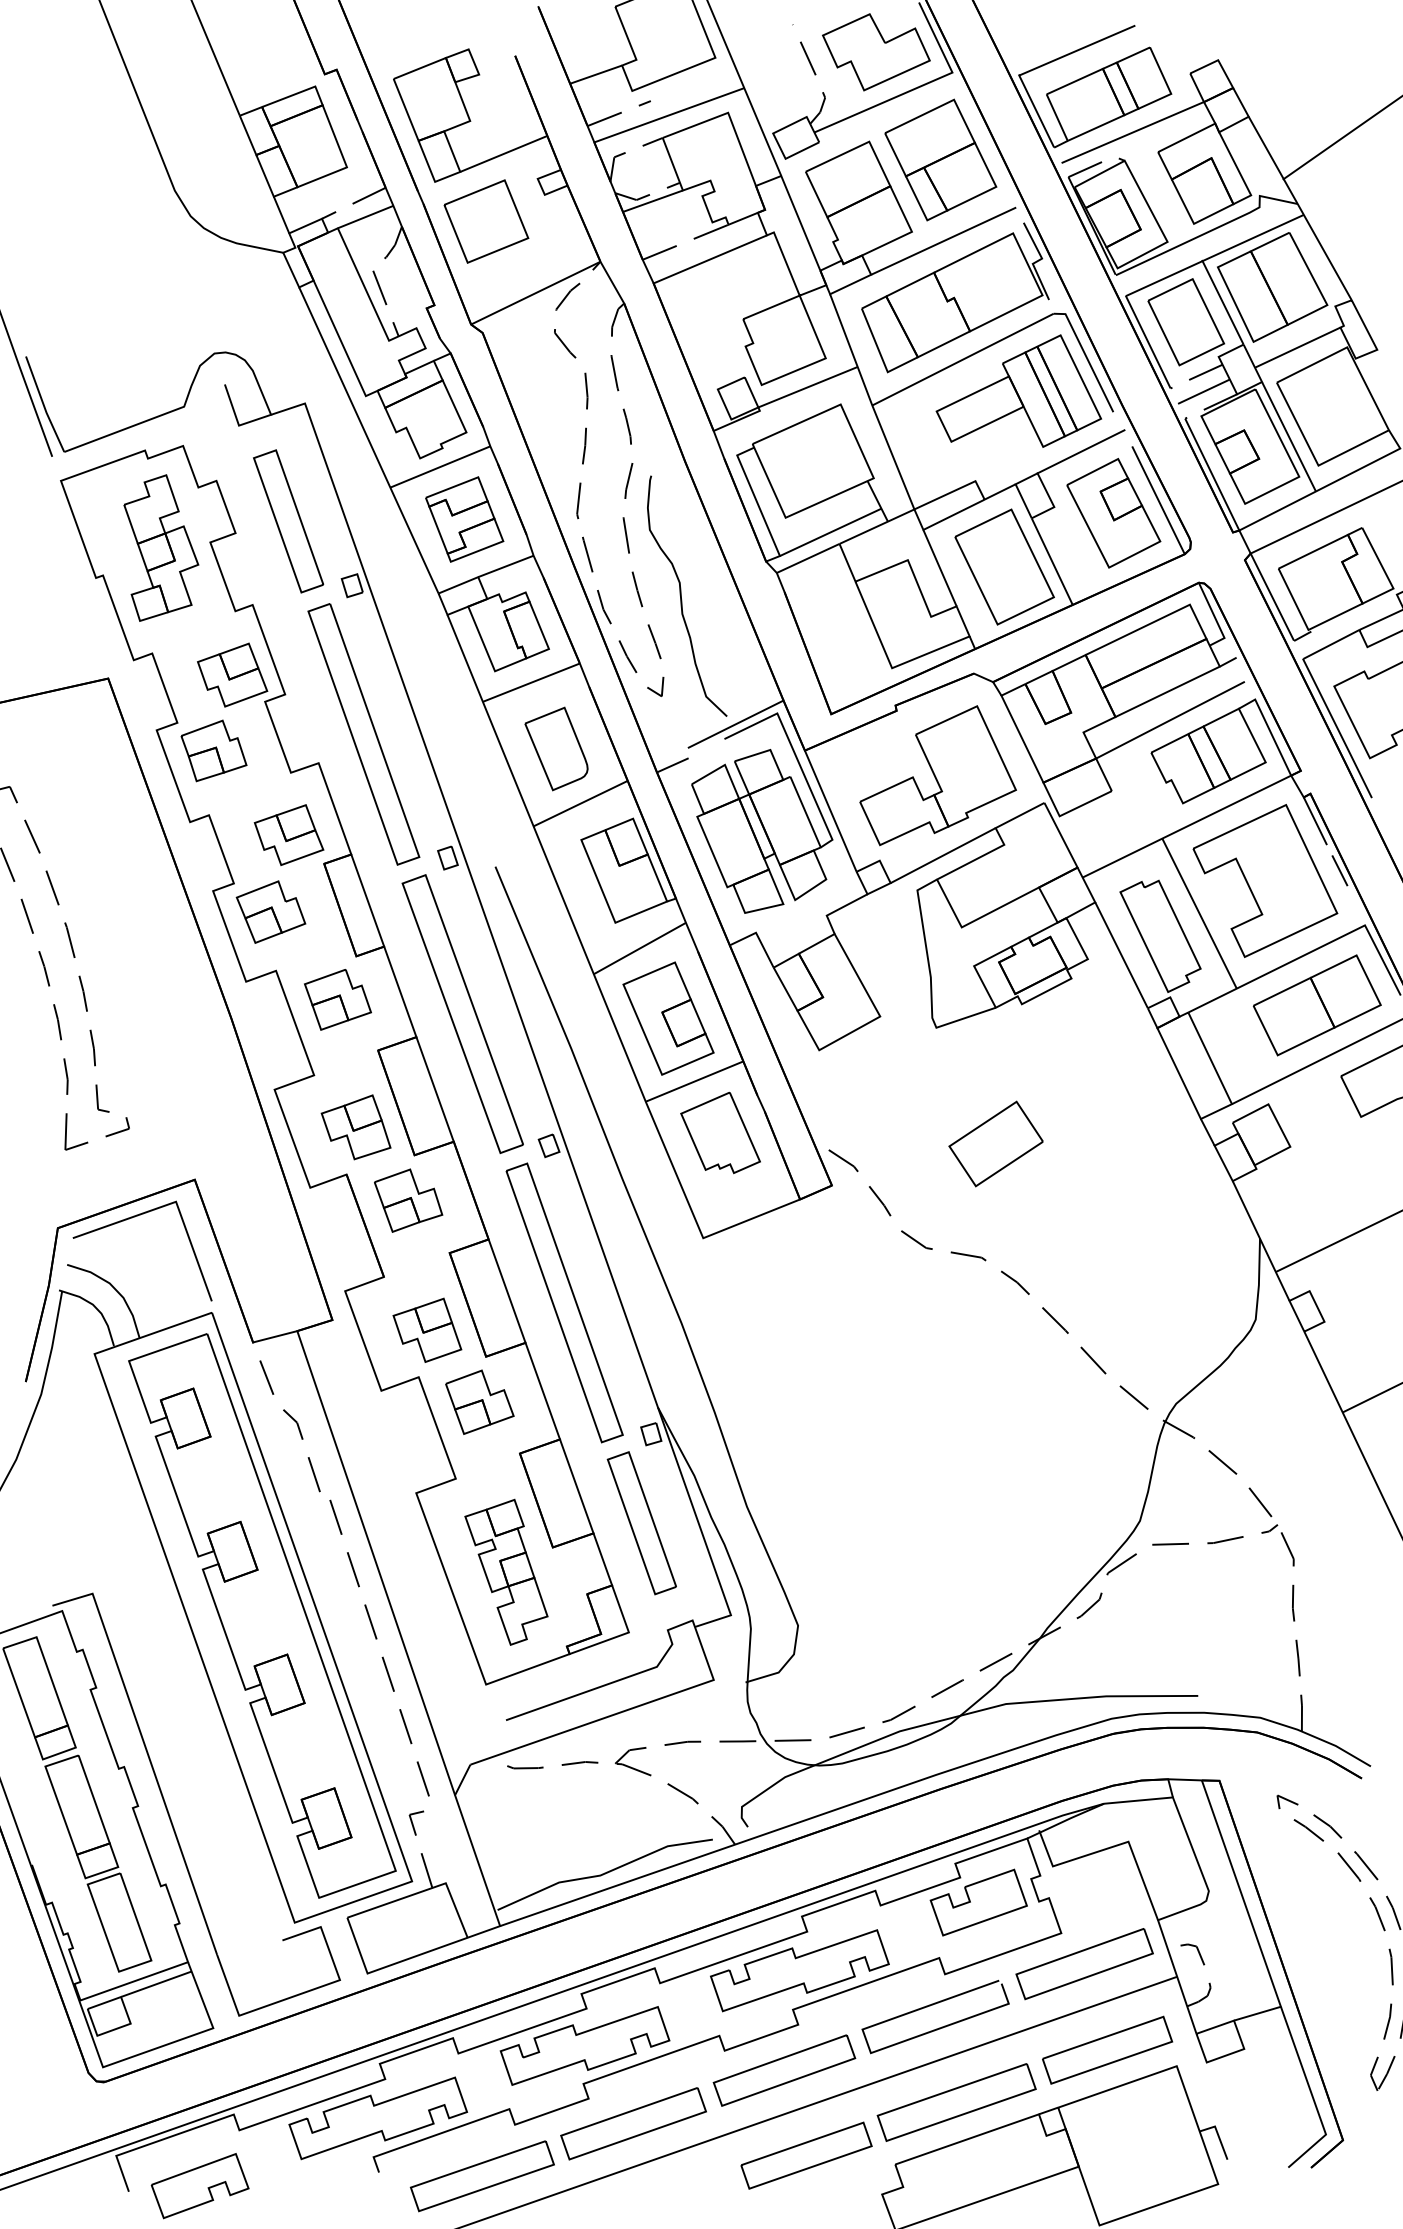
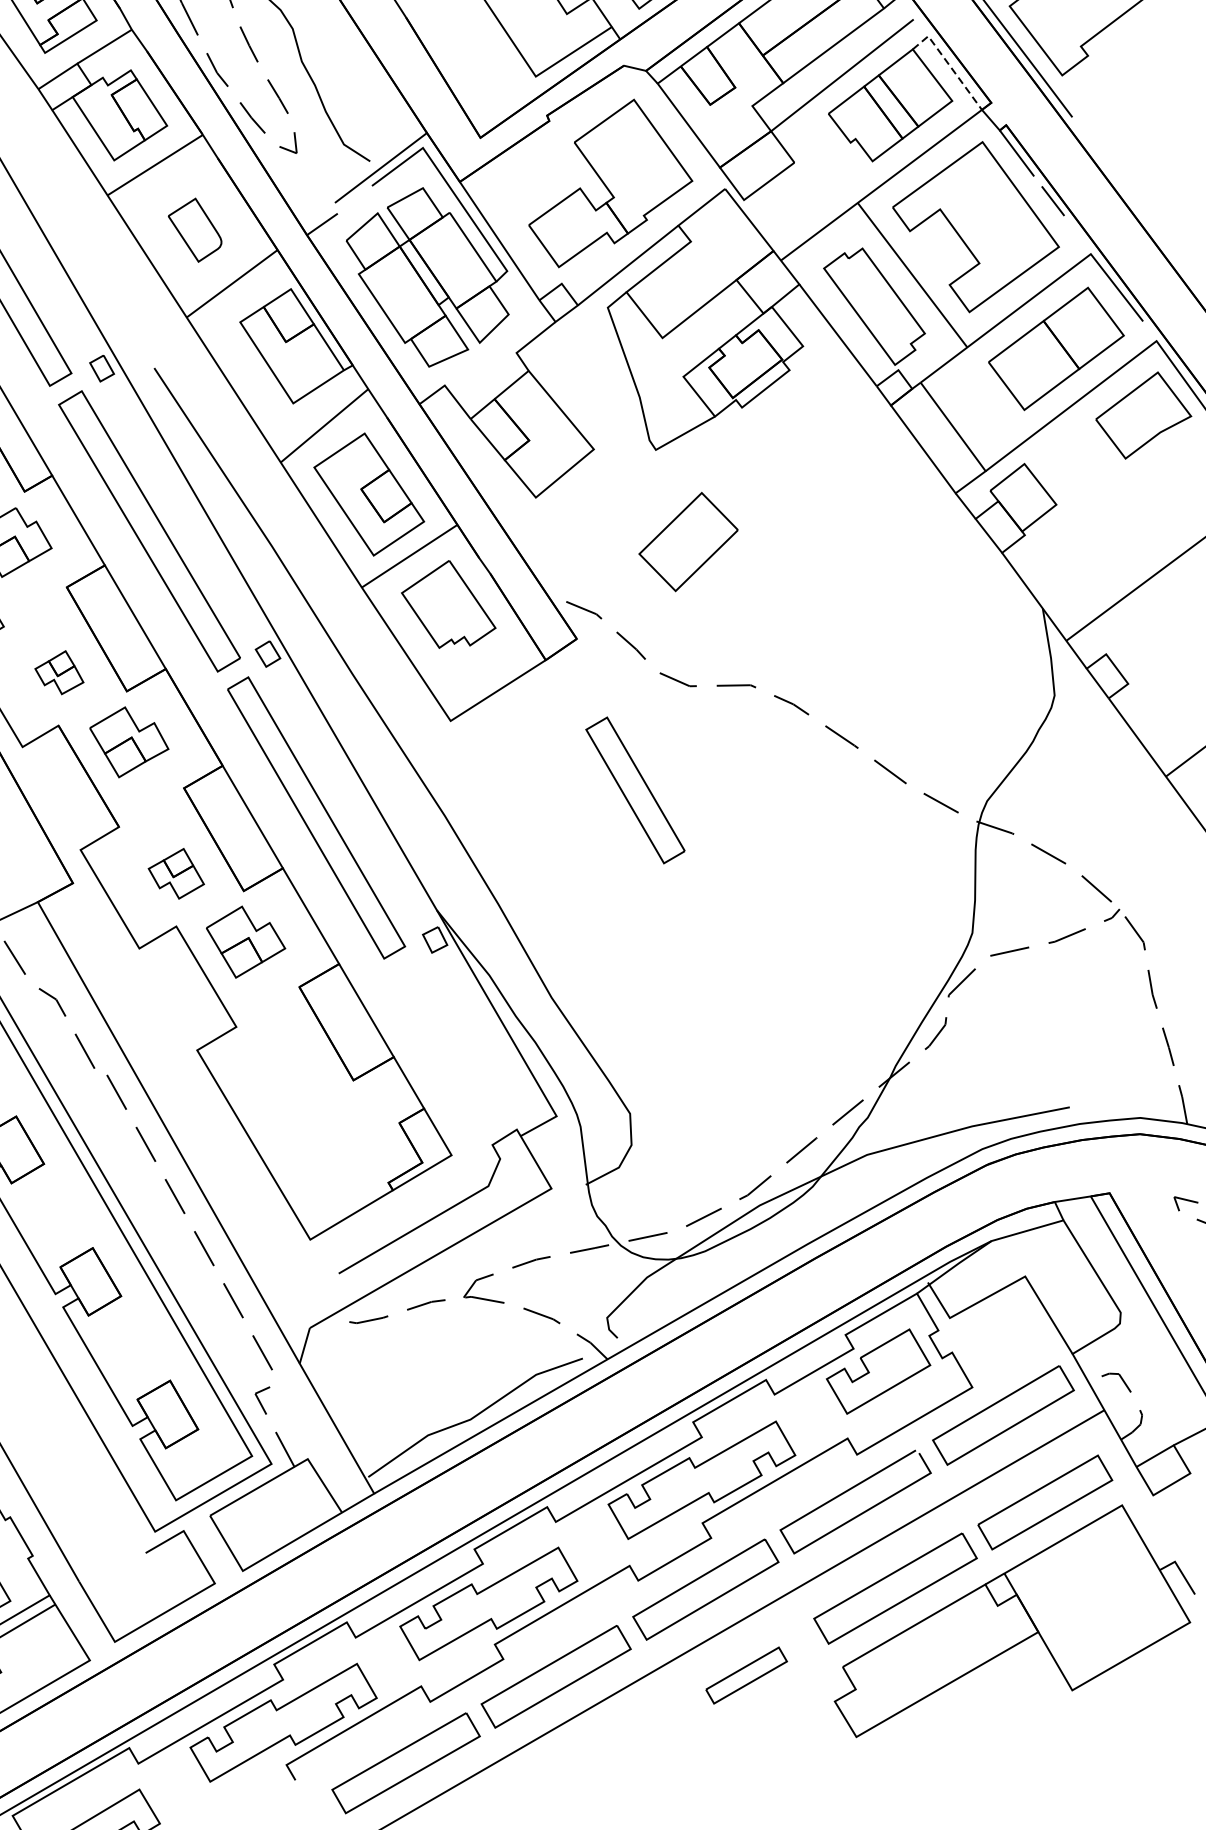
line: (1269, 729) -> (949, 65), solid -> dashed
part: (556, 748) -> (195, 230), size x0.7
part: (355, 1127) -> (58, 673), size x0.6
part: (995, 1143) -> (687, 541), moved
part: (427, 1329) -> (175, 874), size x0.7
part: (641, 1523) -> (635, 790), moved
part: (506, 1571) -> (309, 1115), removed
part: (806, 2155) -> (746, 1675), size x0.6

